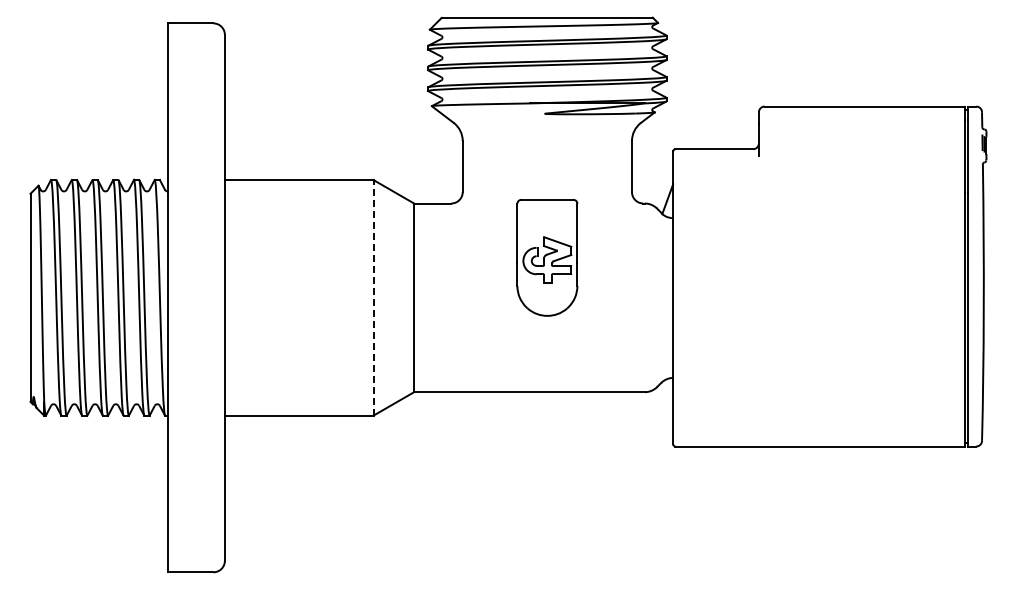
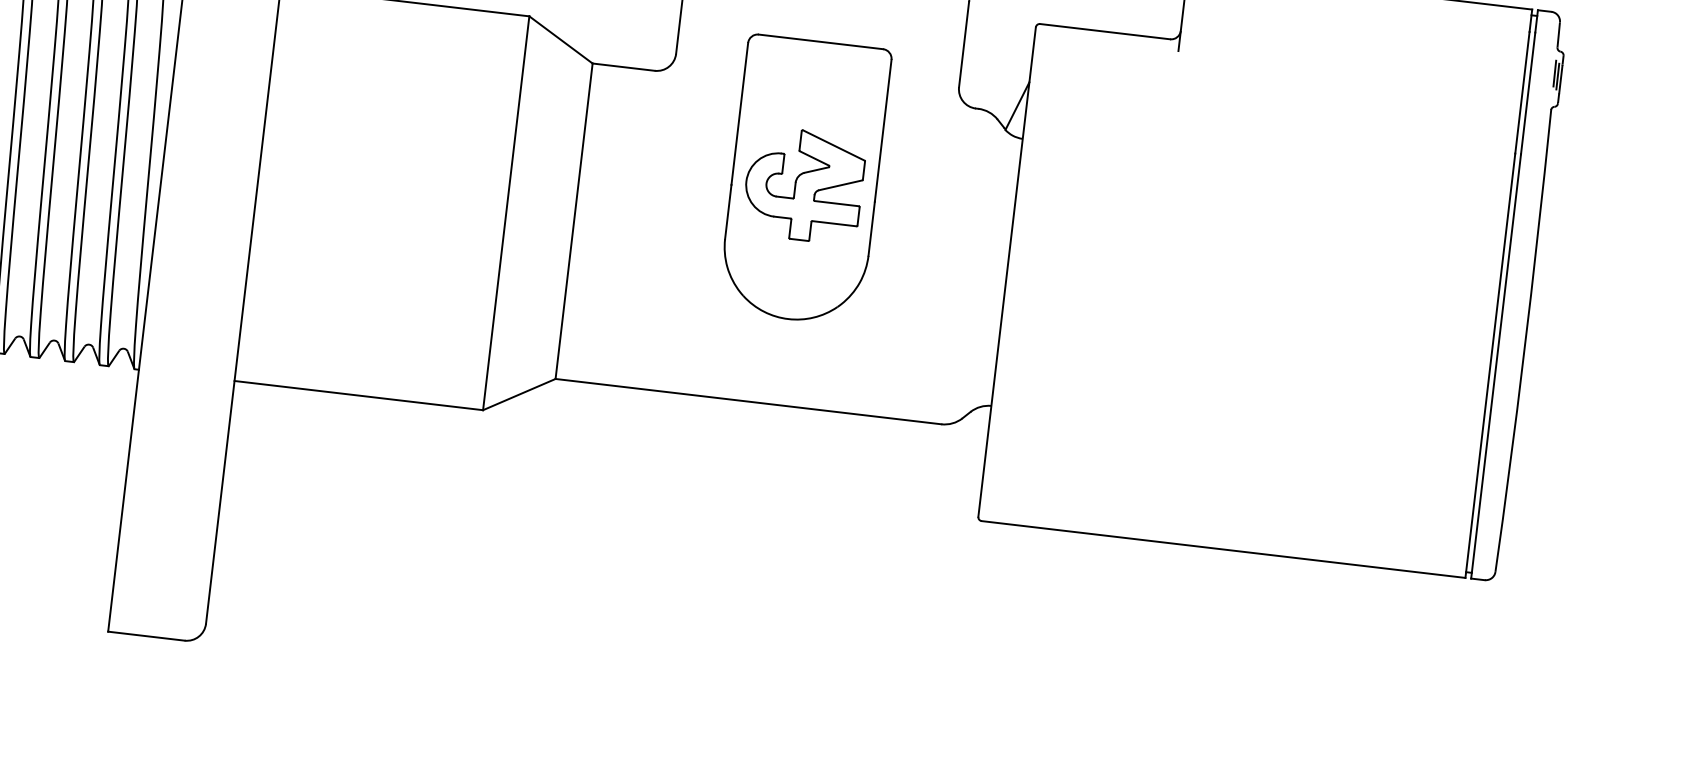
part: (547, 257) -> (804, 179), size x1.43
line: (373, 297) -> (506, 212), dashed -> solid

